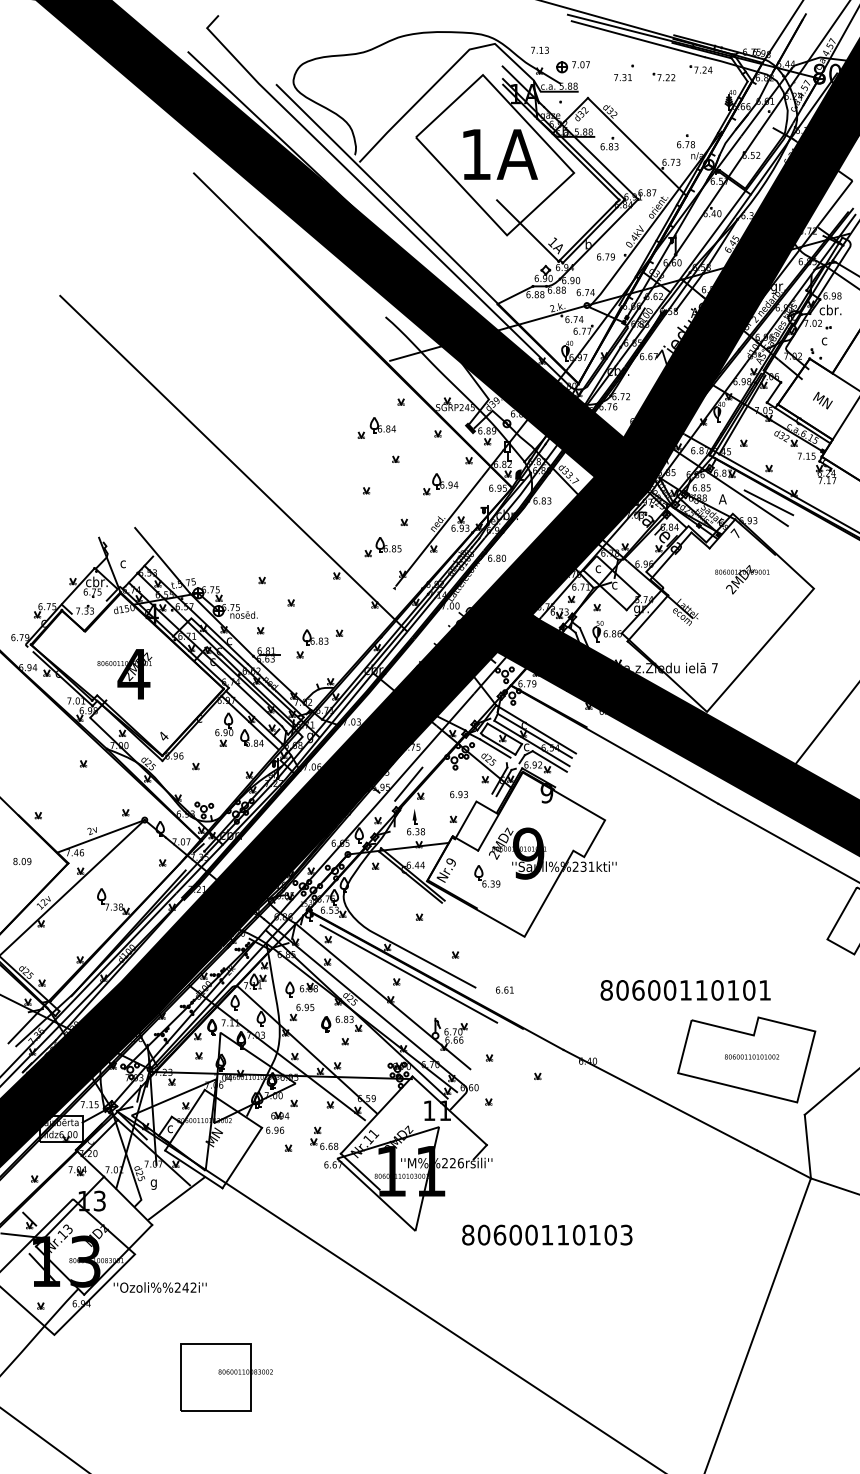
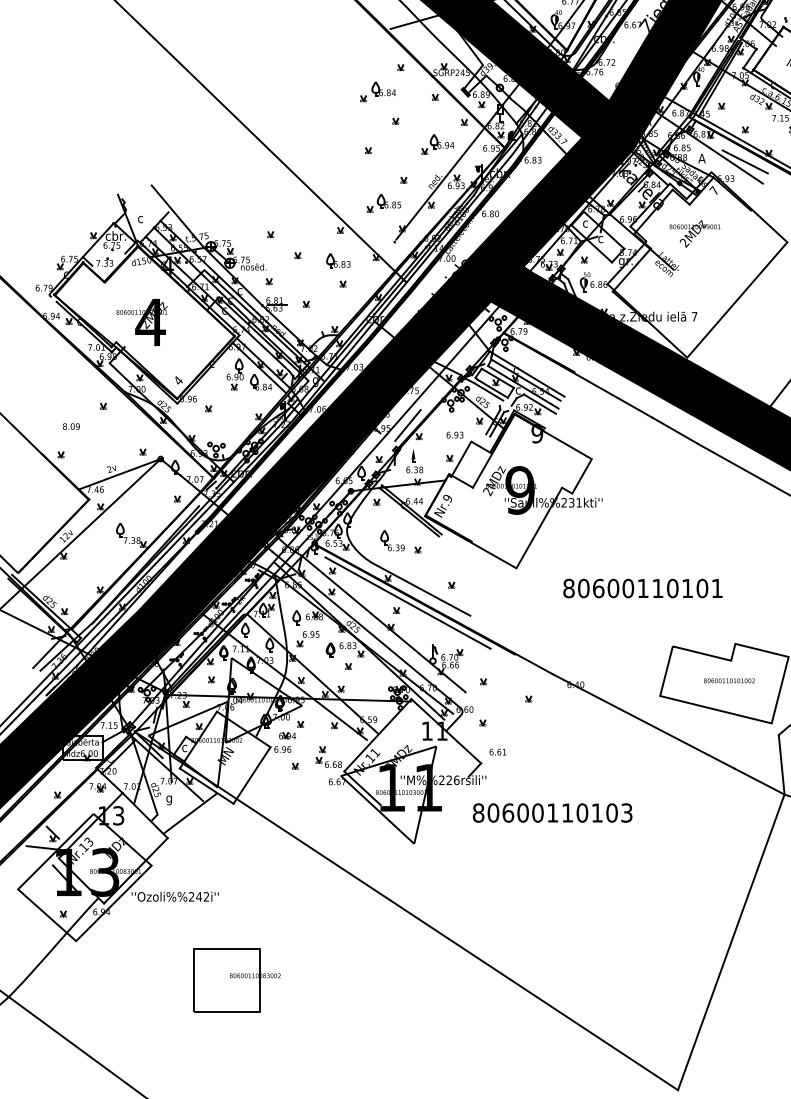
text: (742, 579) -> (695, 233), moved
part: (315, 637) -> (338, 260), moved
text: (22, 861) -> (71, 426), moved
part: (487, 876) -> (392, 540), moved
text: (504, 989) -> (497, 751), moved
text: (685, 990) -> (642, 588), moved
text: (547, 1234) -> (552, 812), moved

